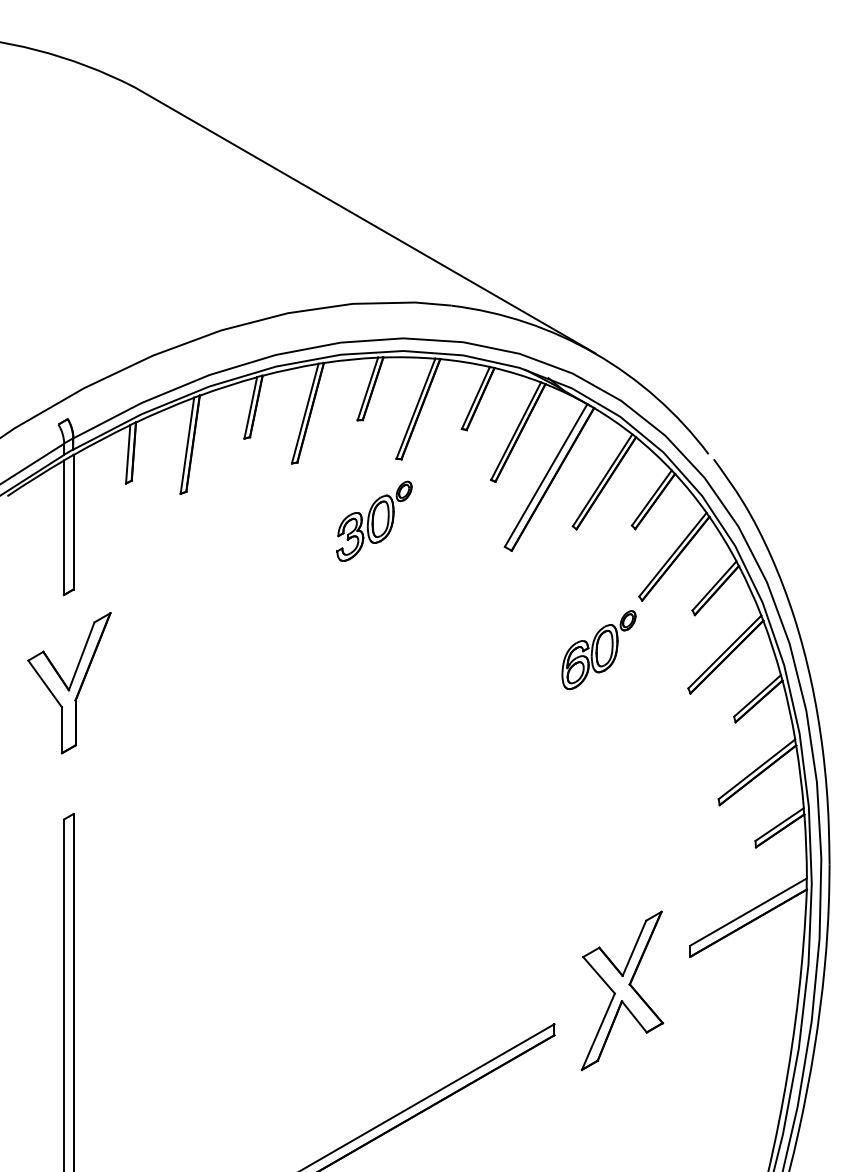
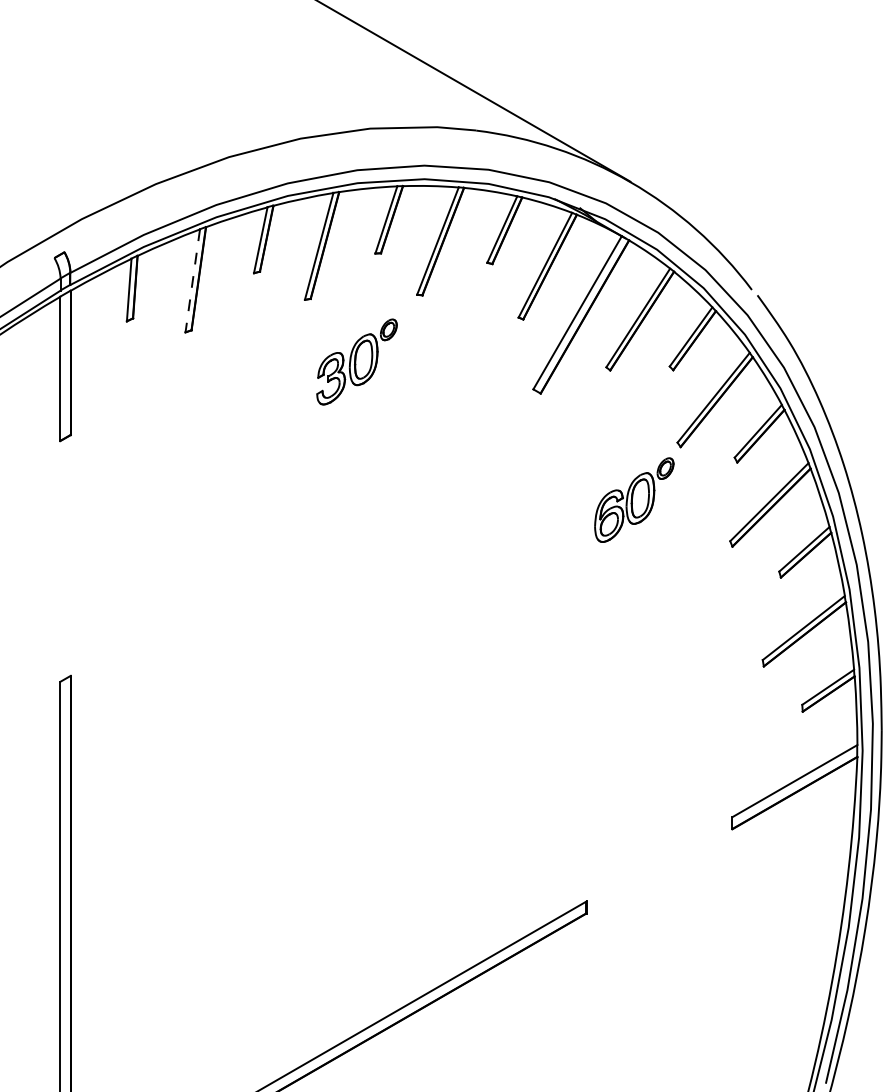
line: (187, 445) -> (192, 280), solid -> dashed
part: (374, 520) -> (357, 361), moved
part: (69, 683) -> (66, 535), removed
part: (622, 990) -> (659, 865), removed

